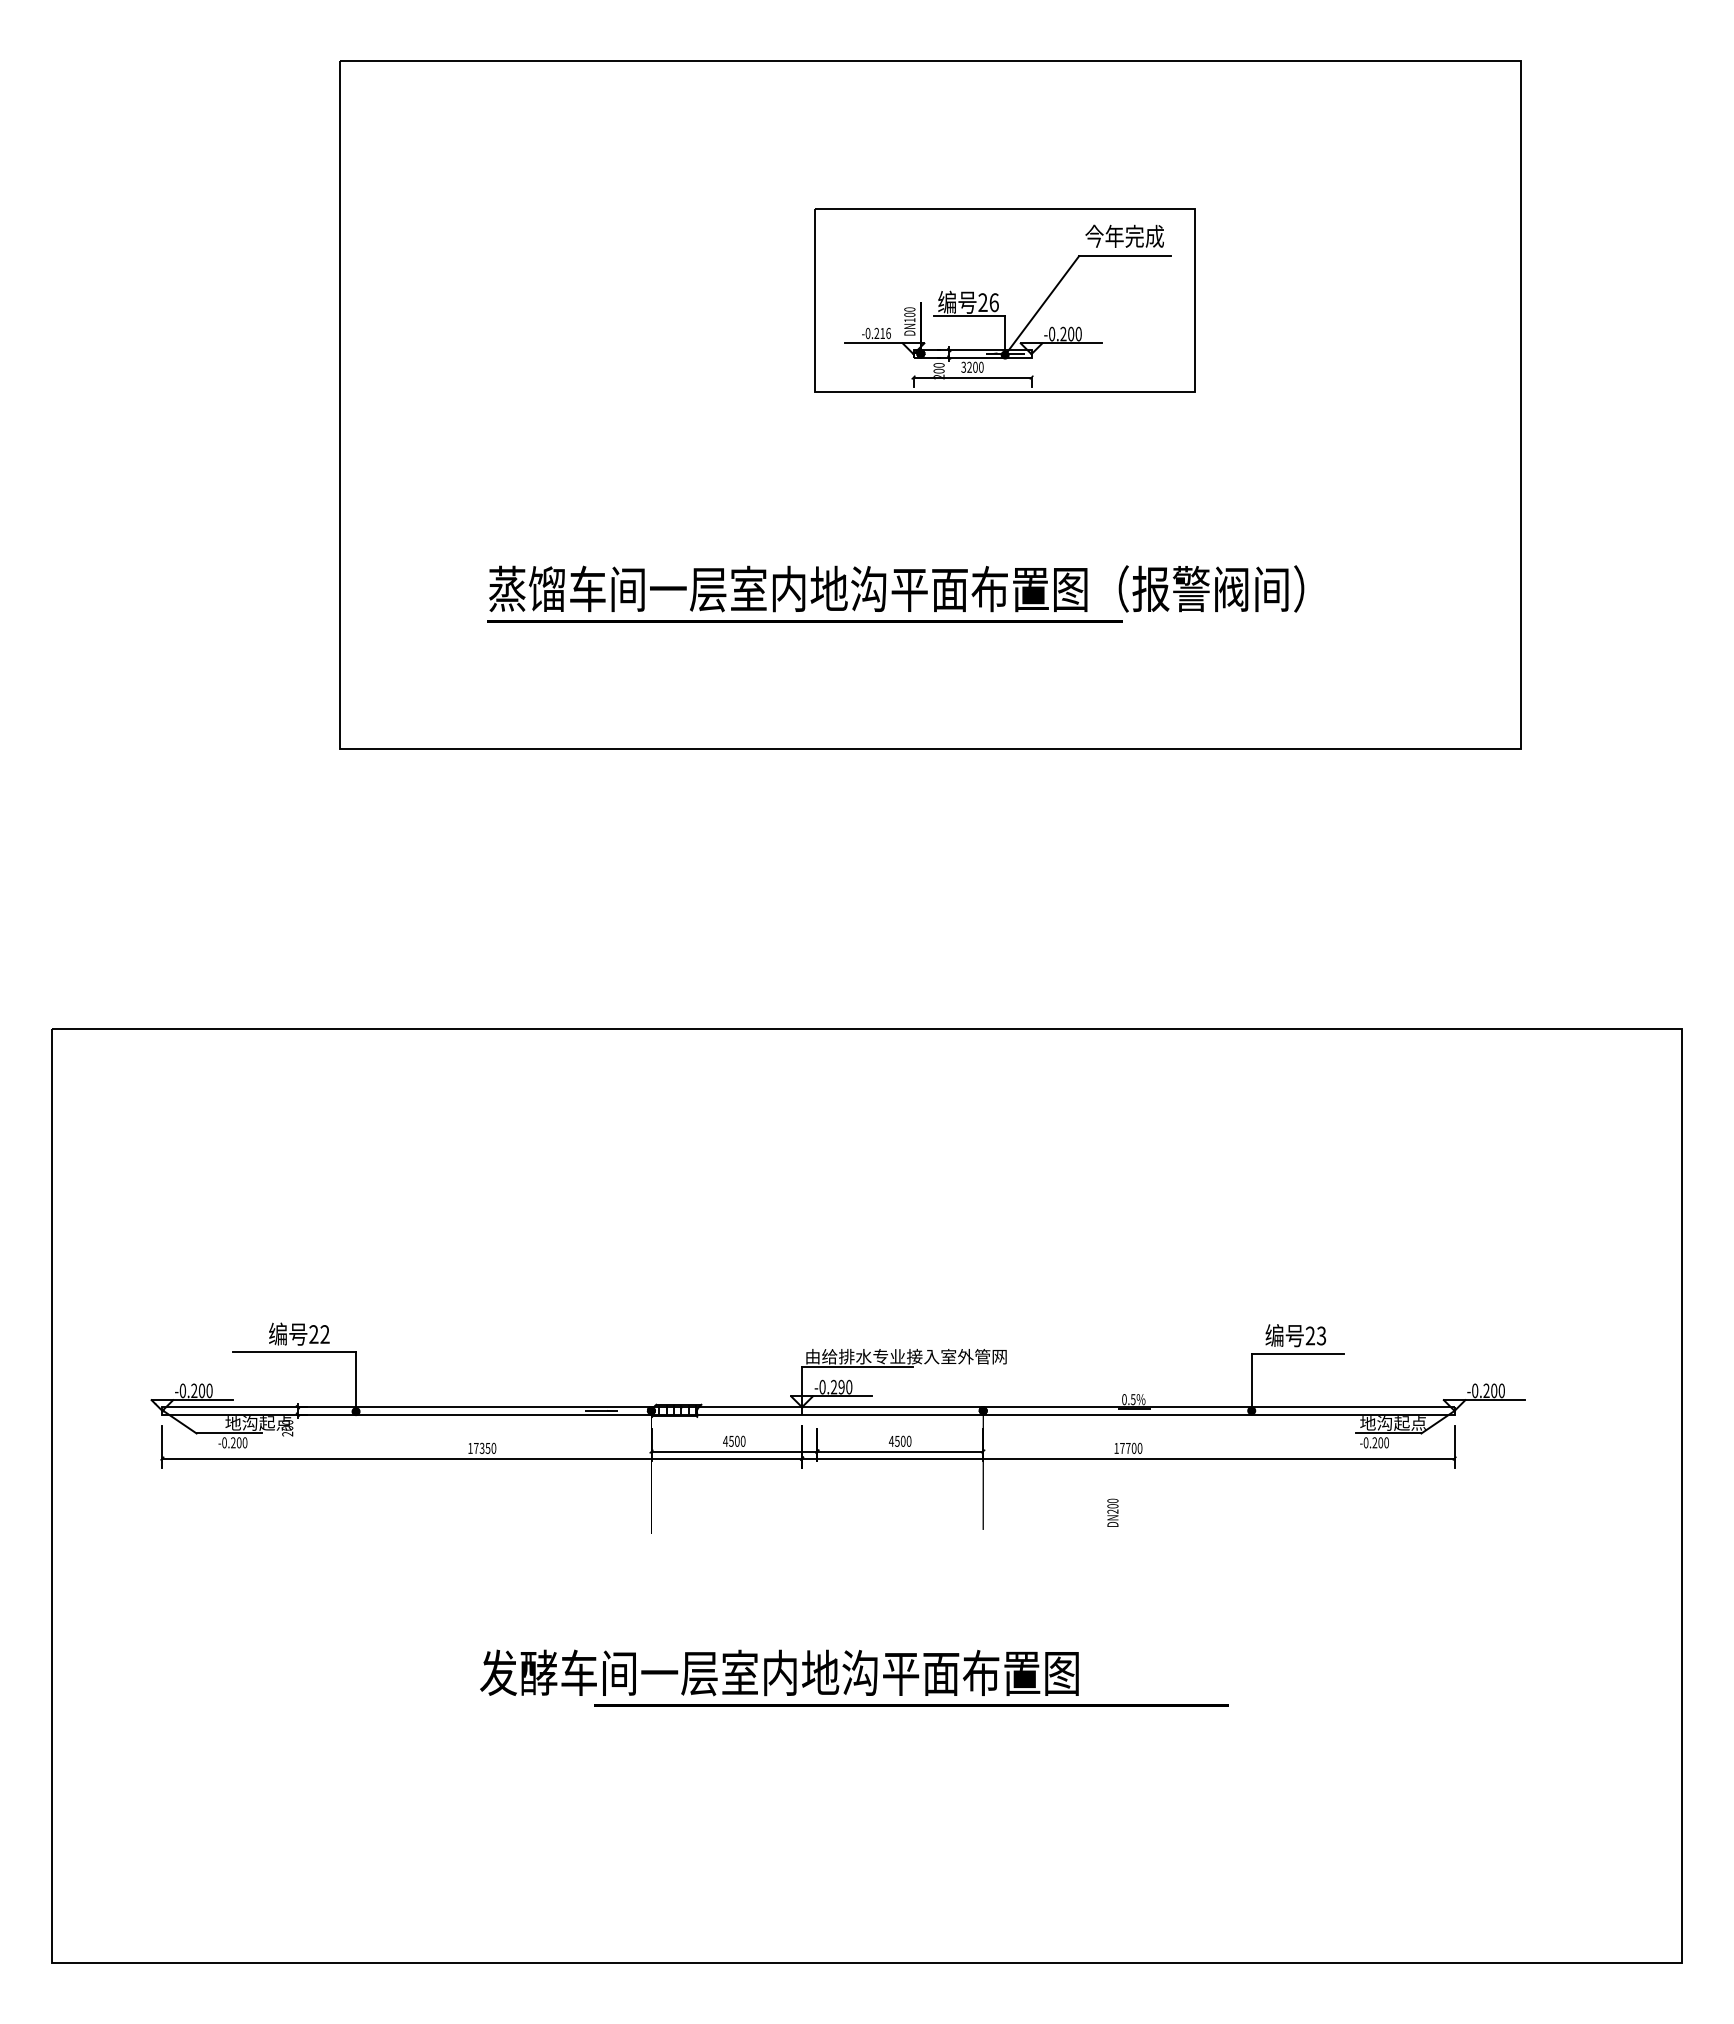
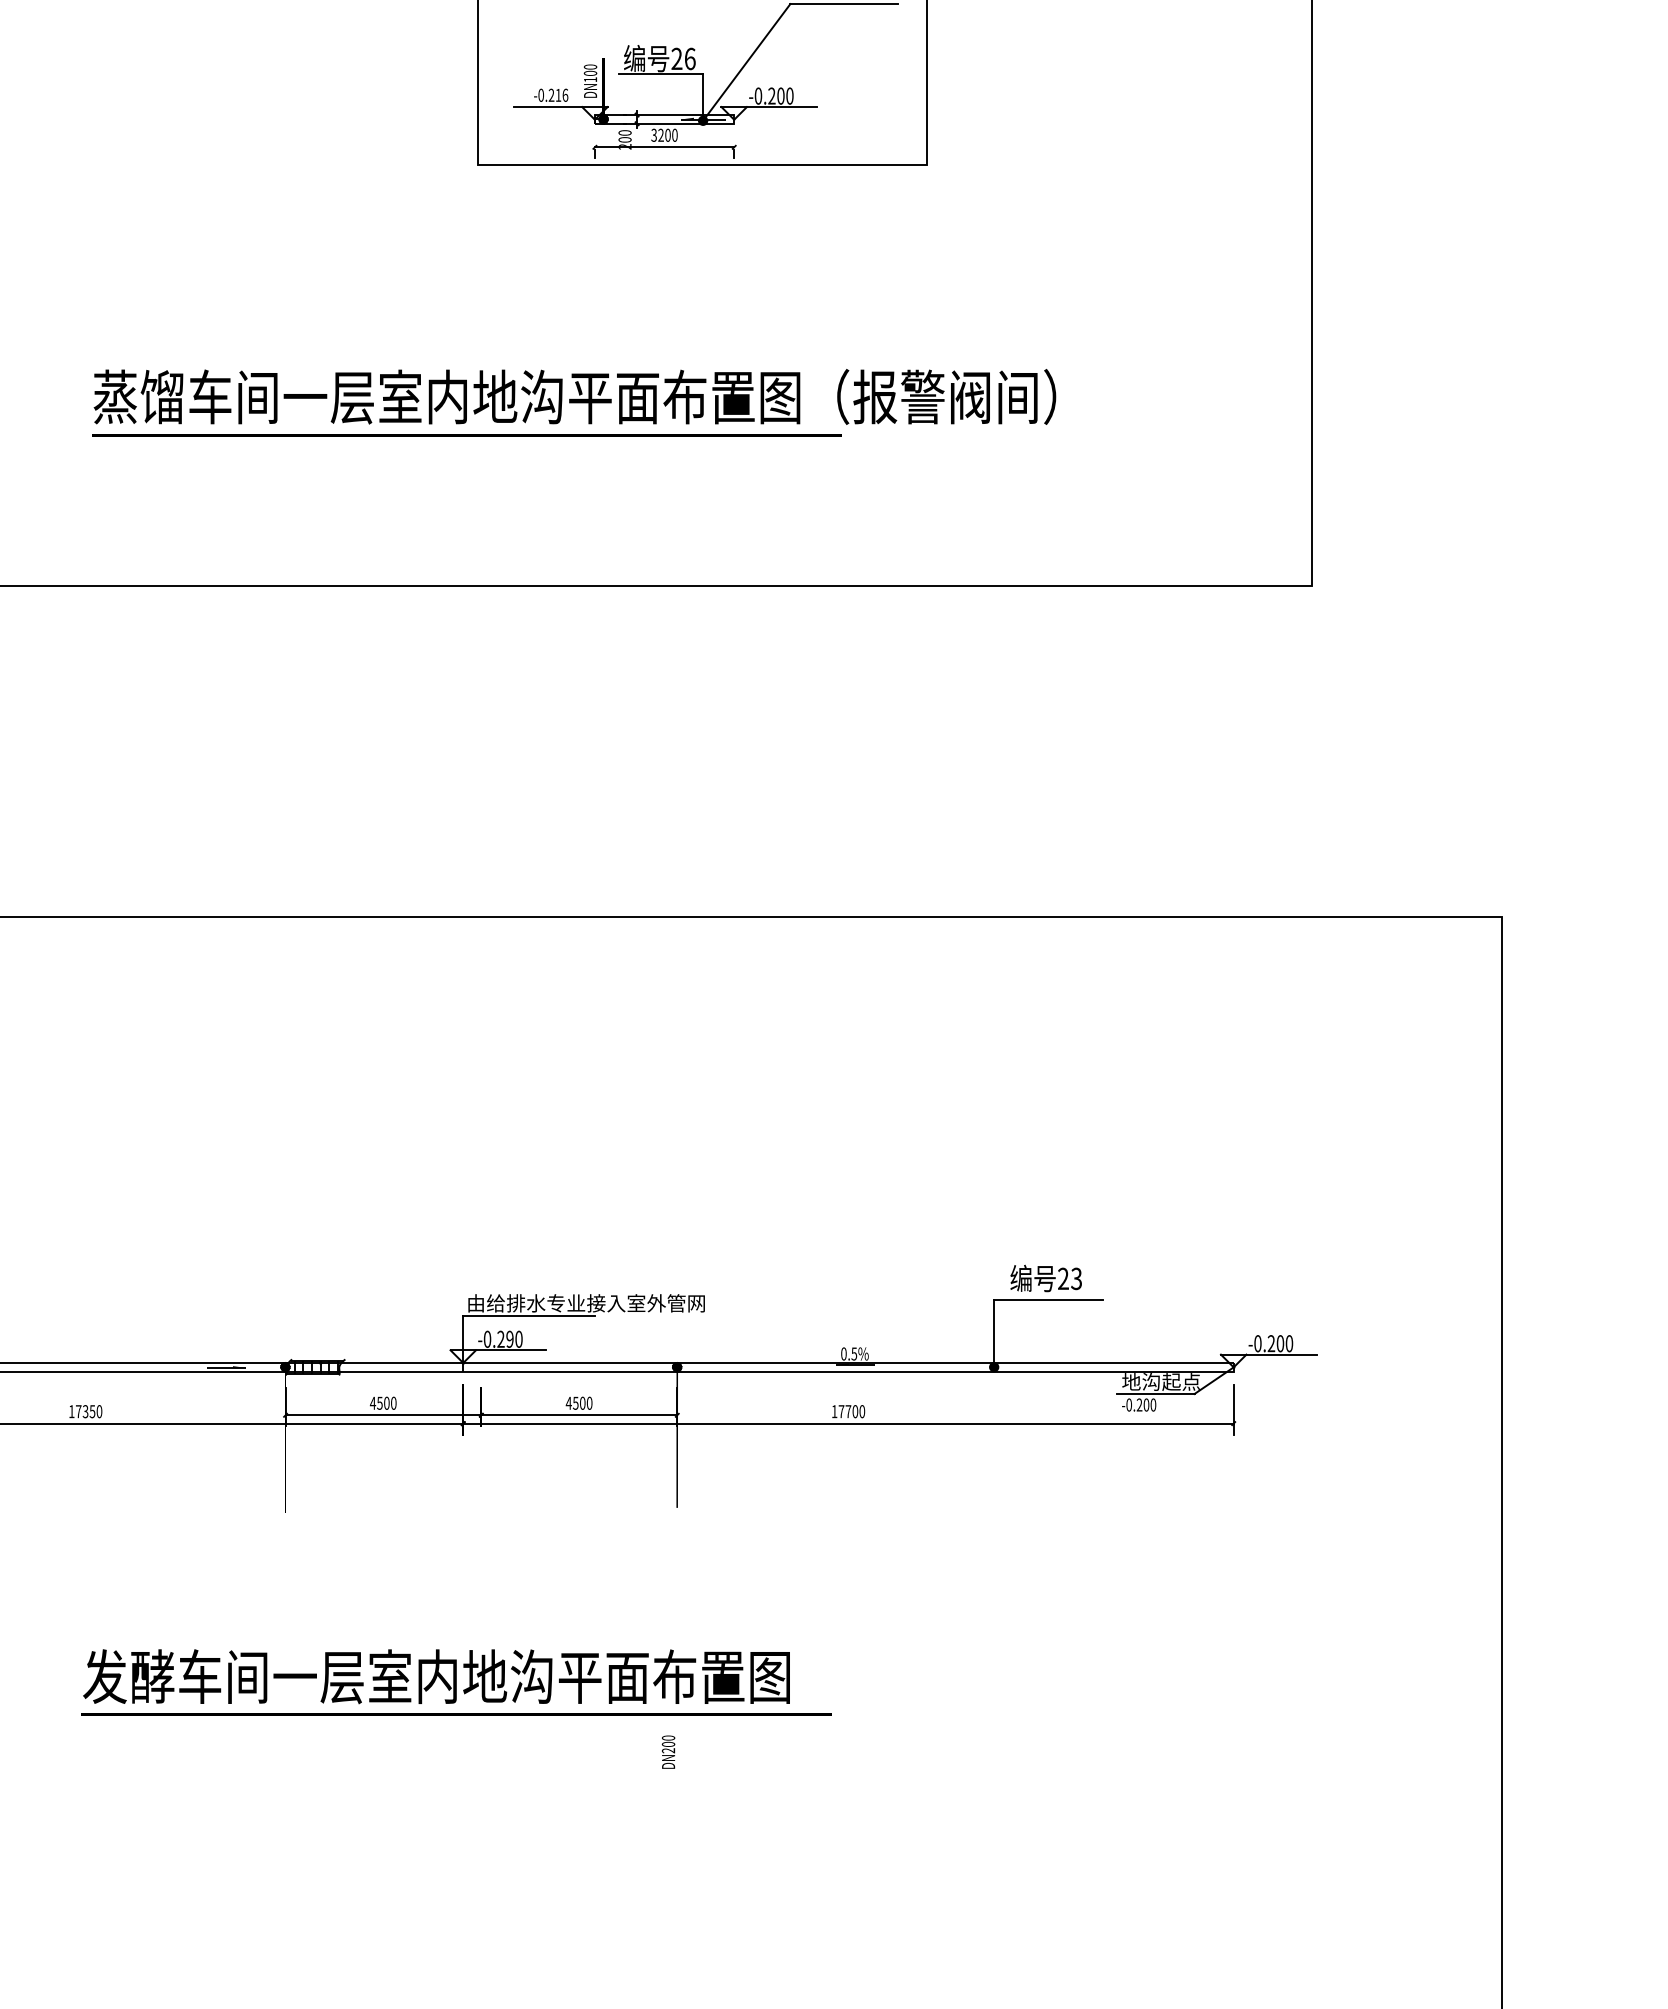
text: (1112, 1512) -> (668, 1751), moved
line: (911, 1705) -> (456, 1715), moved

